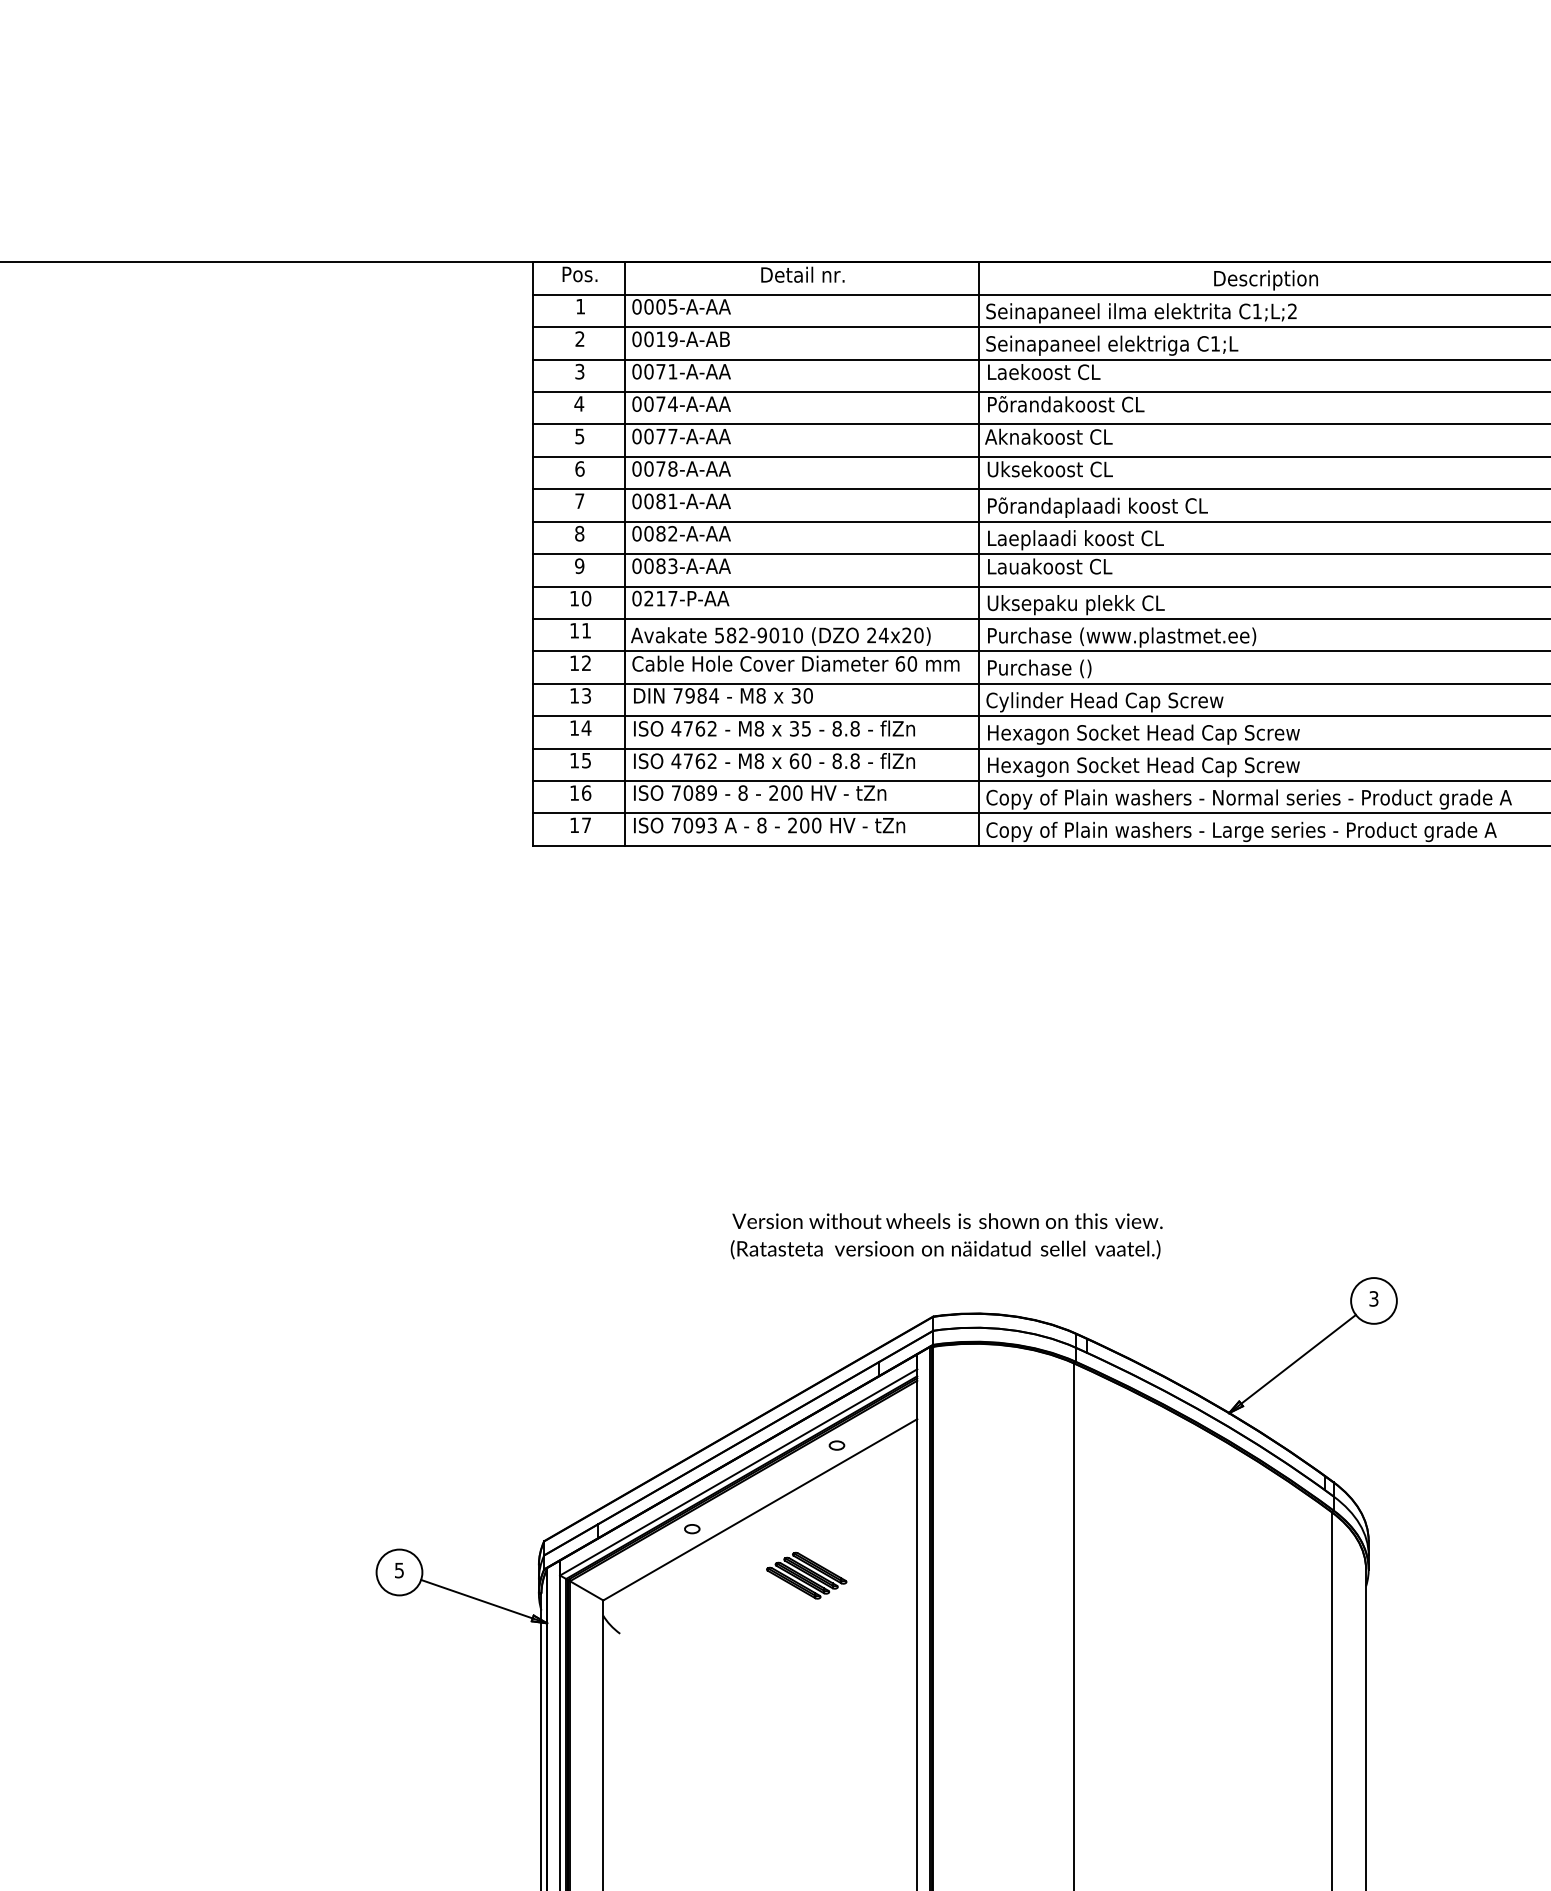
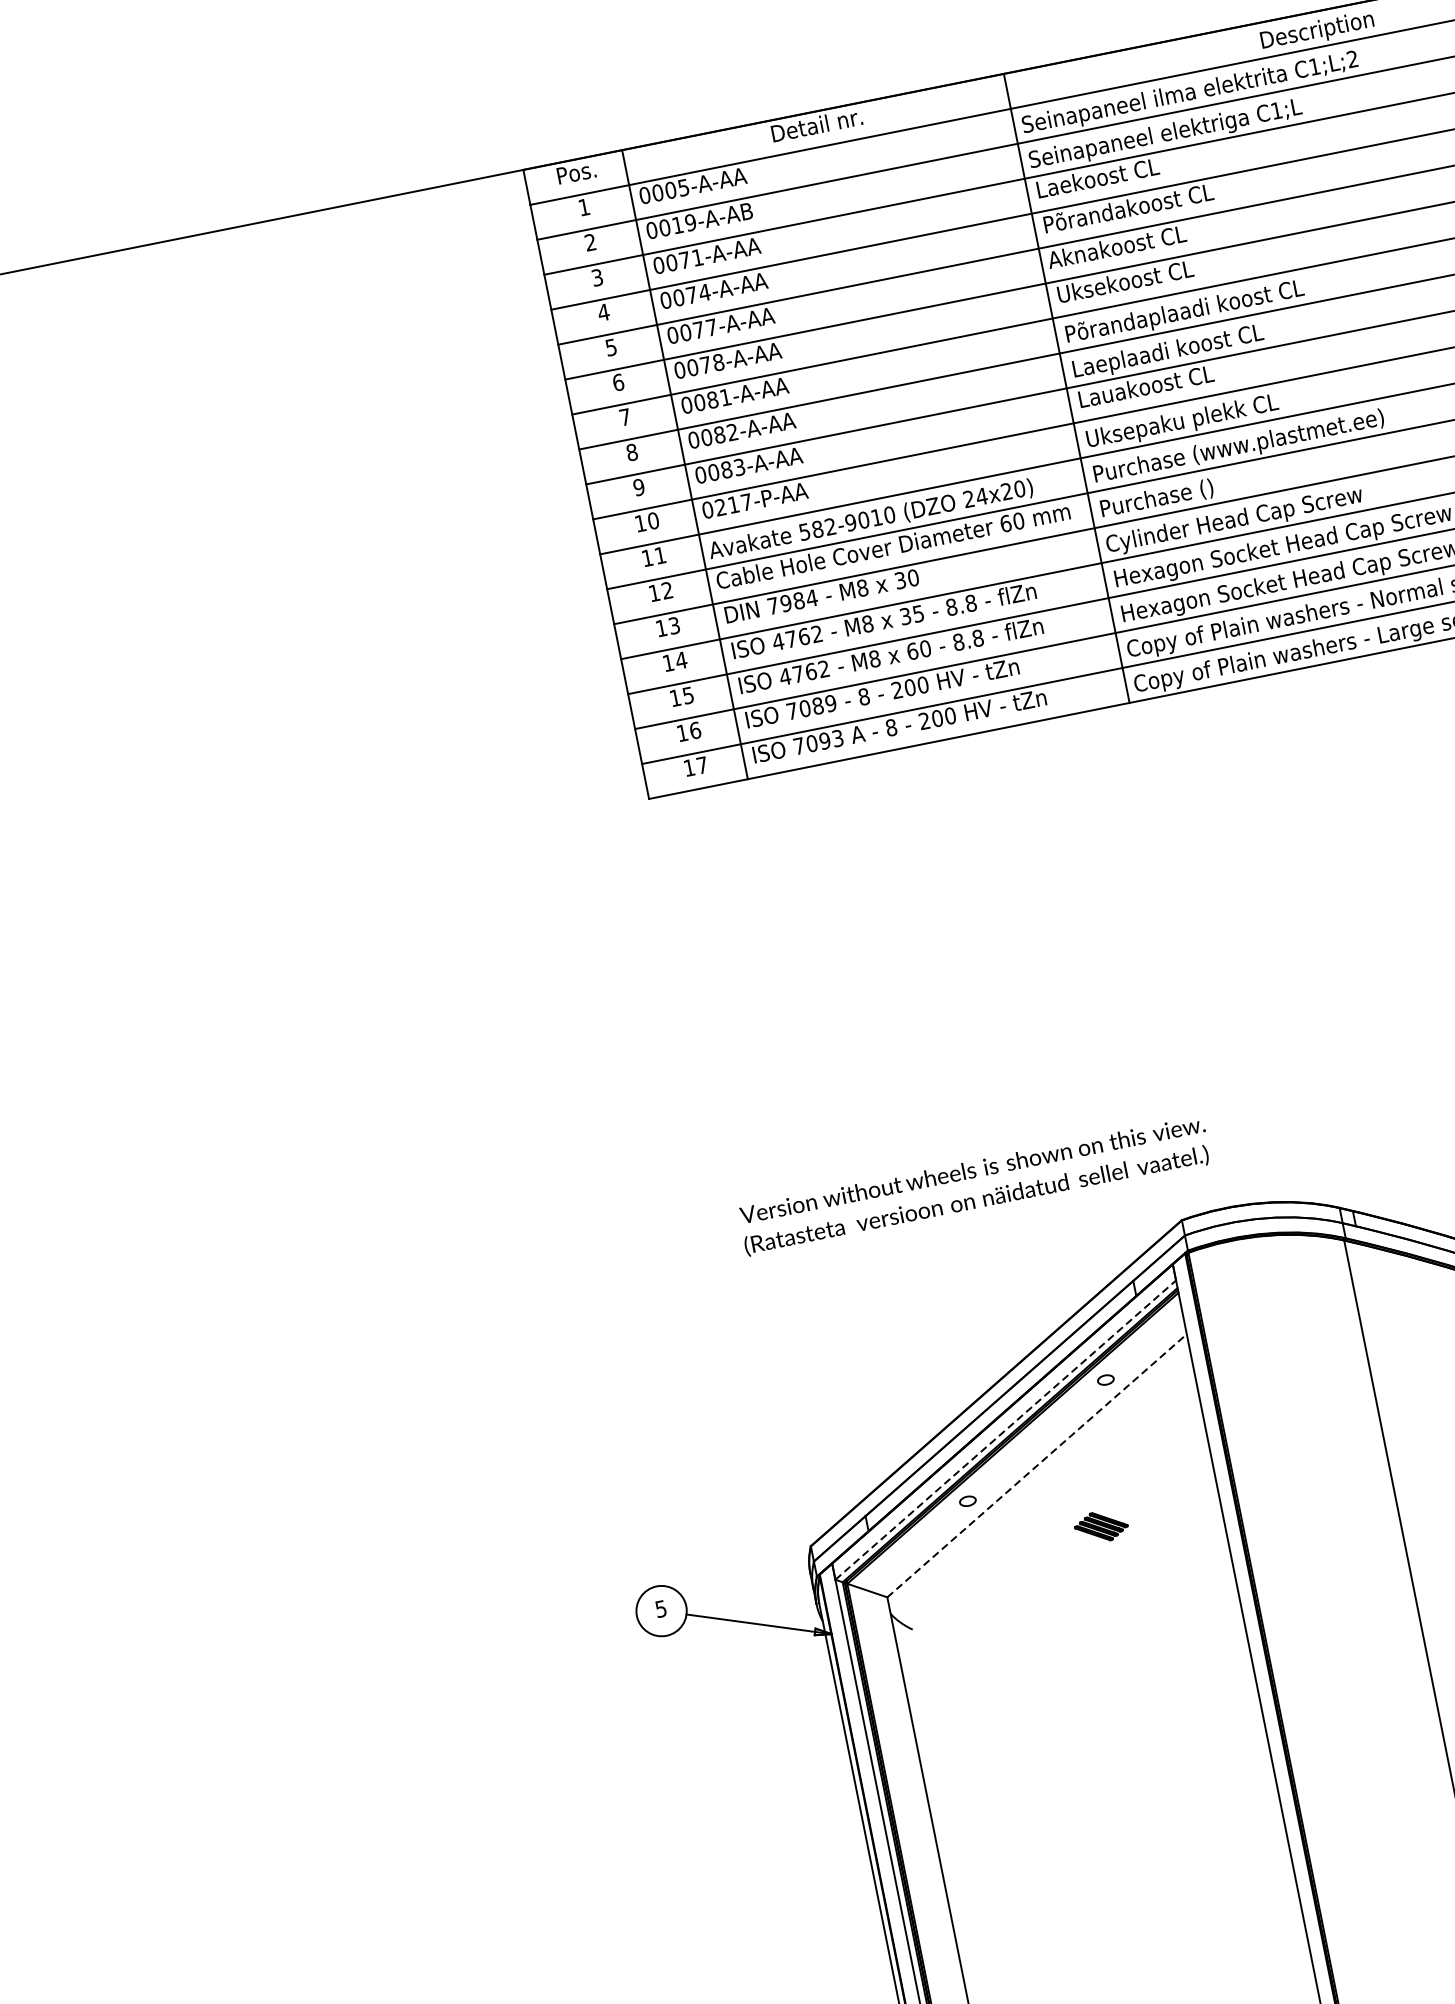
text: (946, 1236) -> (974, 1186), moved
line: (739, 1472) -> (1006, 1430), solid -> dashed
line: (760, 1509) -> (1037, 1465), solid -> dashed
part: (806, 1575) -> (1101, 1526), size x0.6

